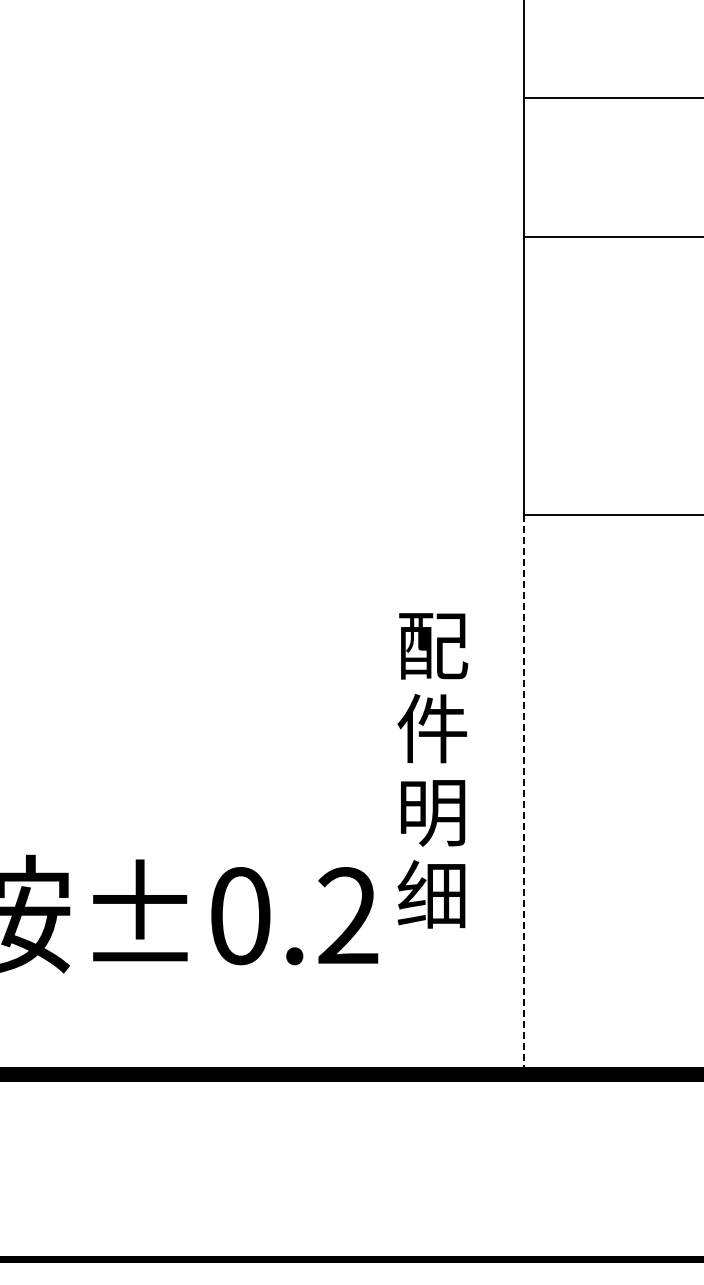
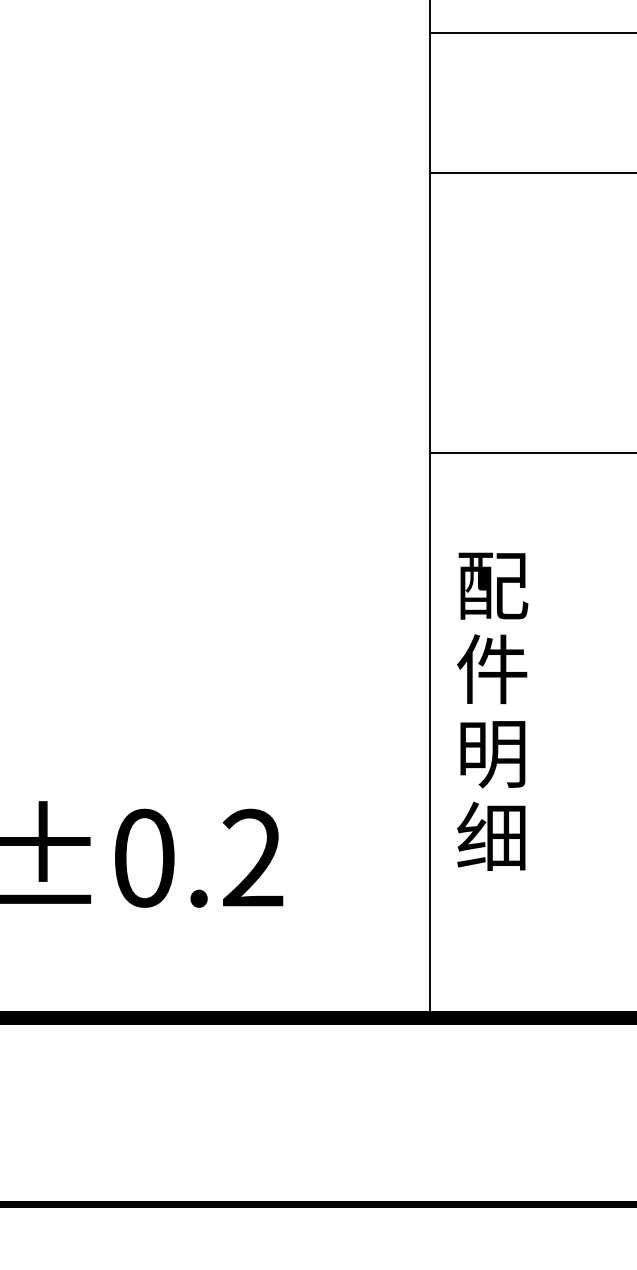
text: (432, 770) -> (492, 711), moved
line: (523, 792) -> (429, 733), dashed -> solid

